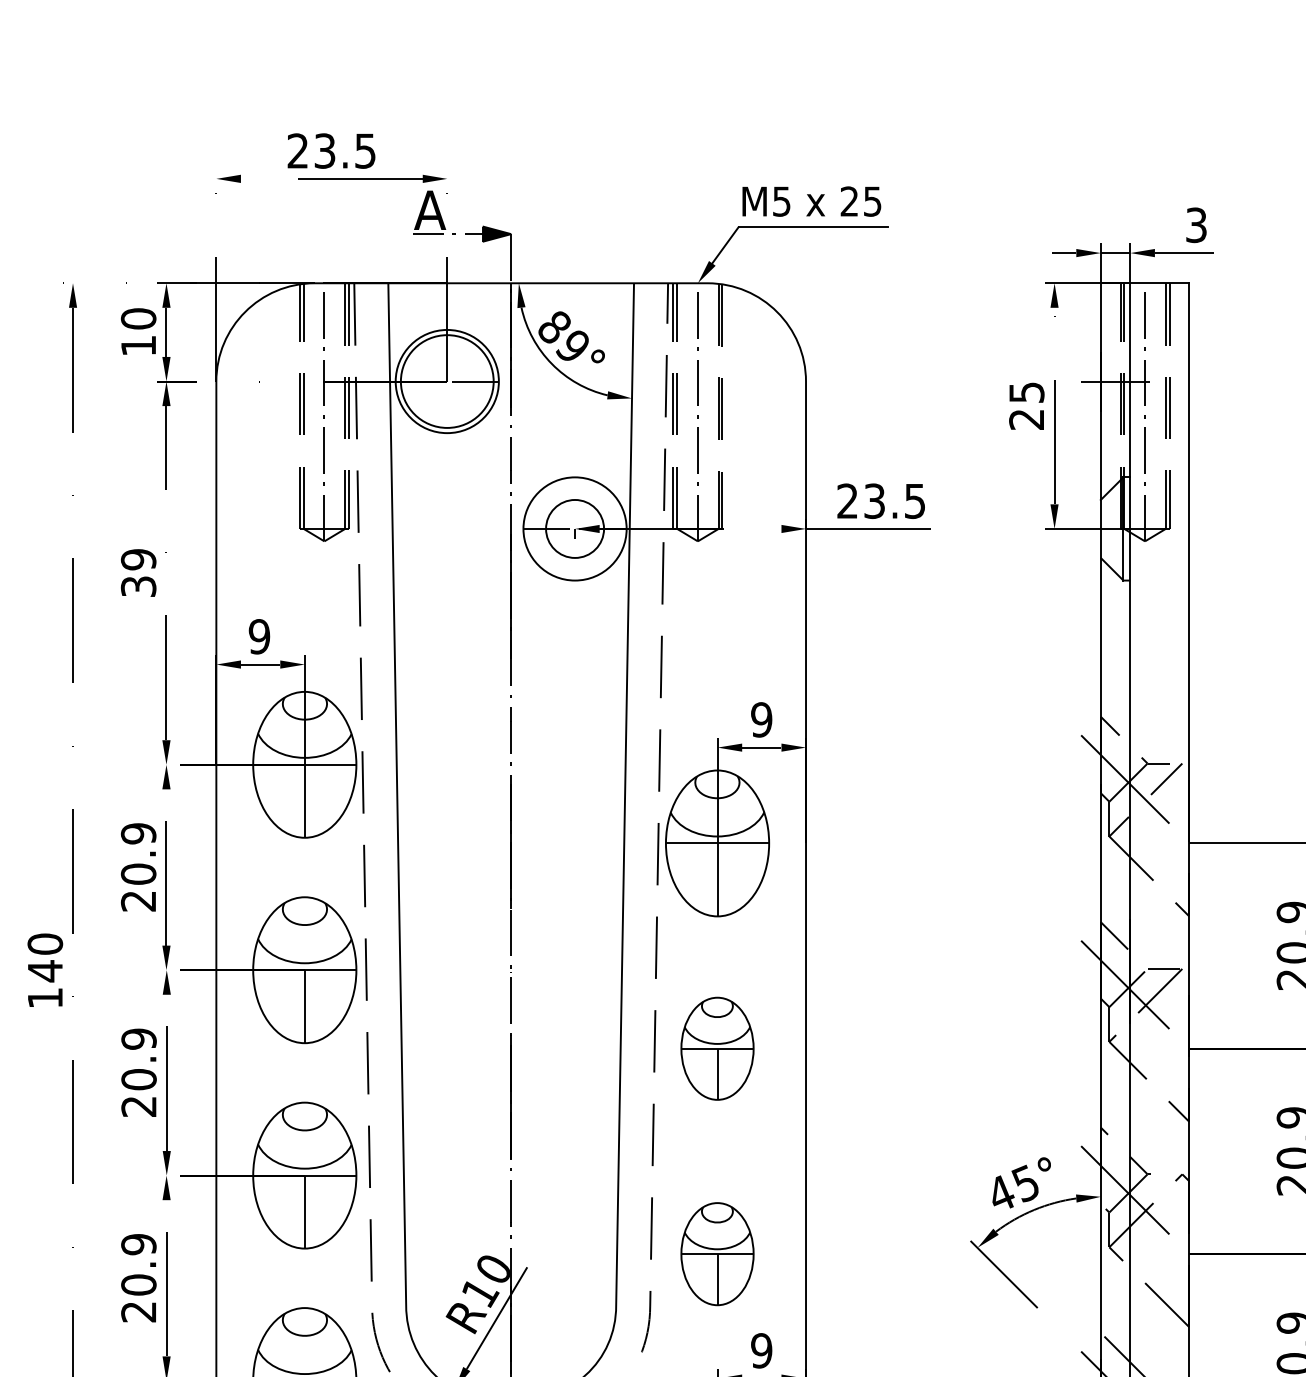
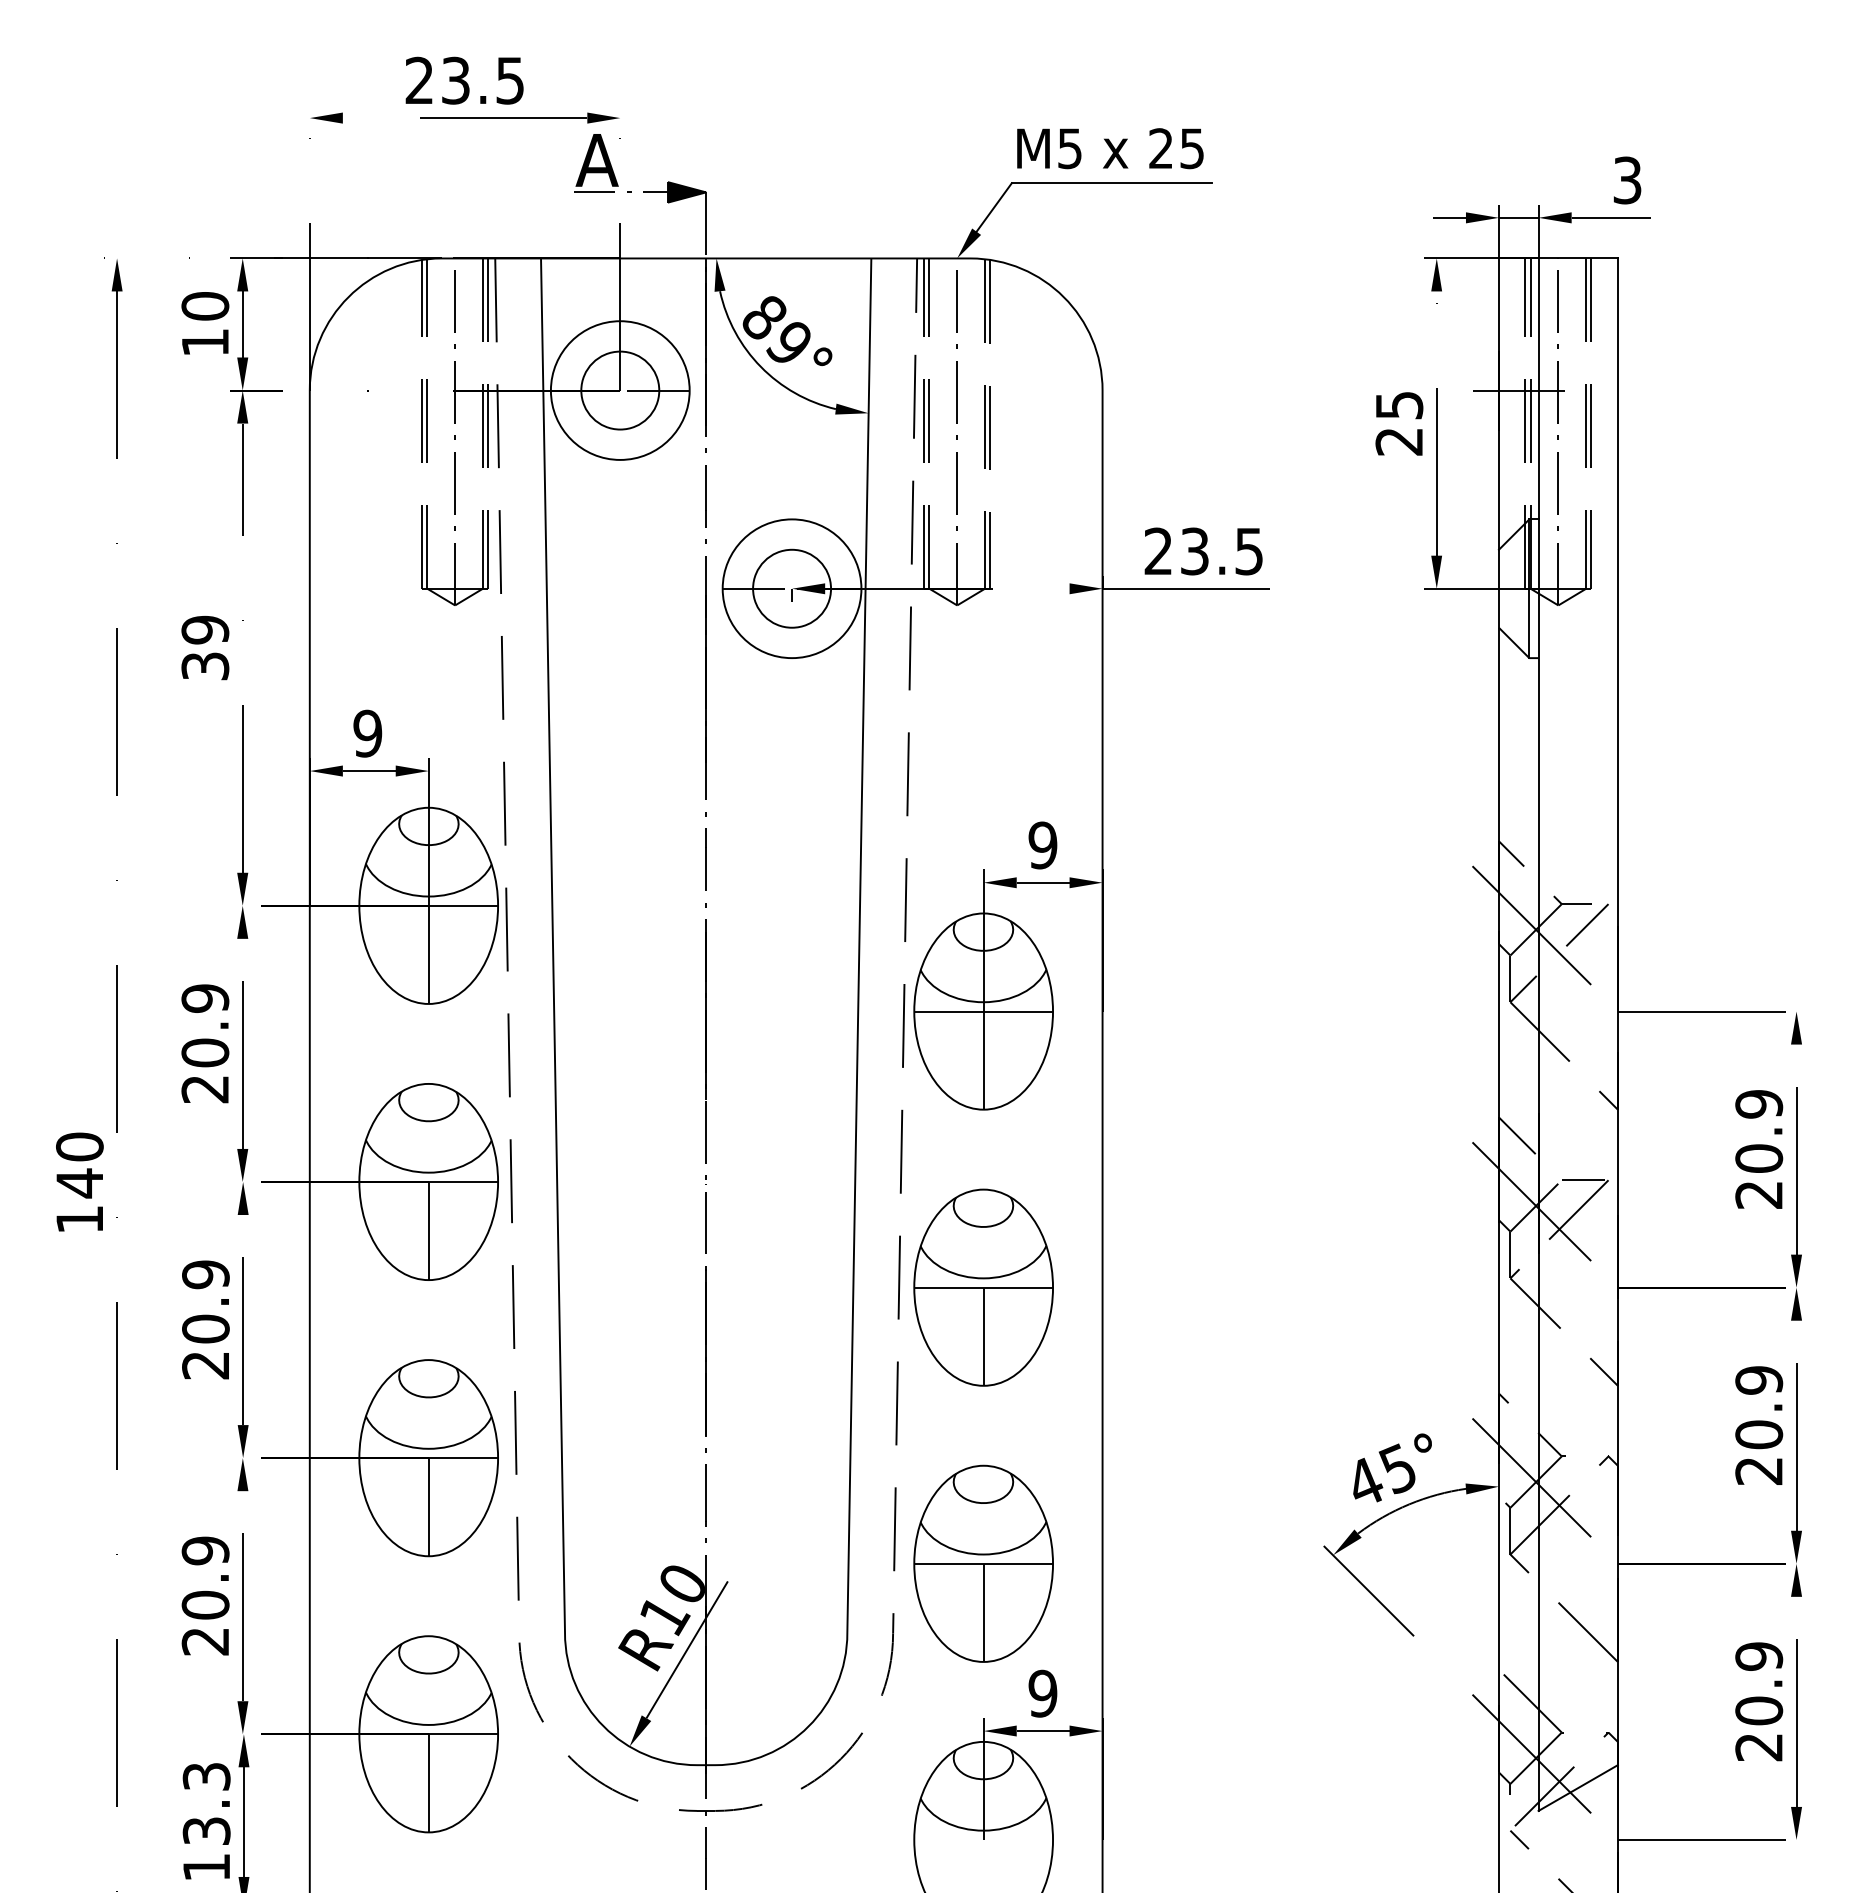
circle: (447, 381) -> (620, 390), size x0.62
part: (717, 1048) -> (983, 1287), size x1.43
part: (717, 1253) -> (983, 1563), size x1.43

